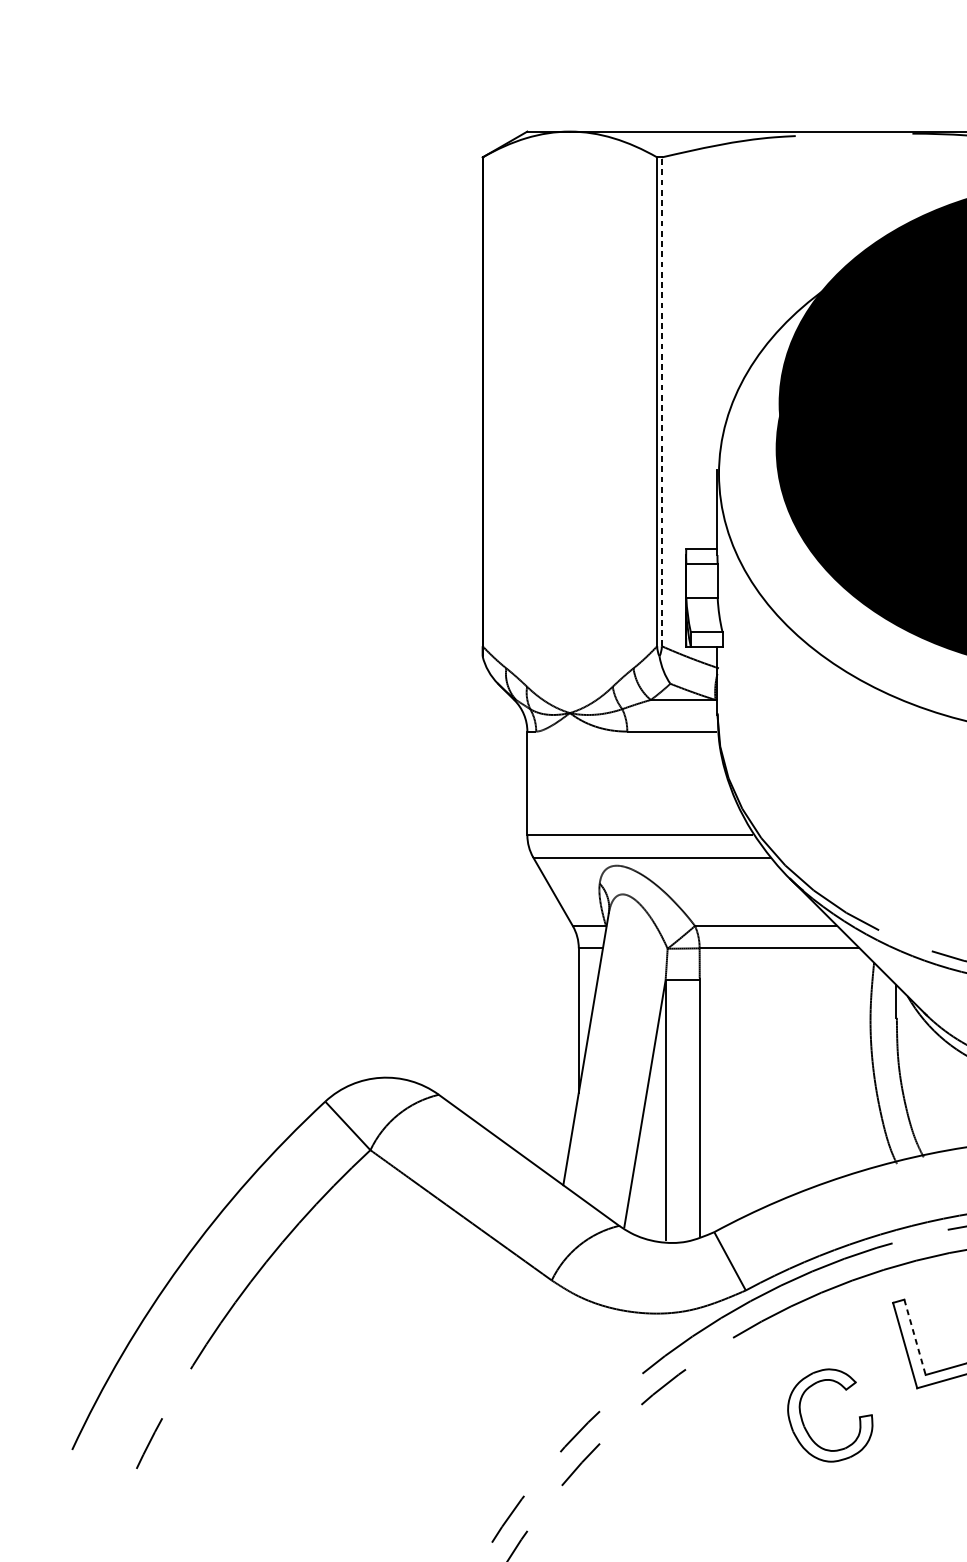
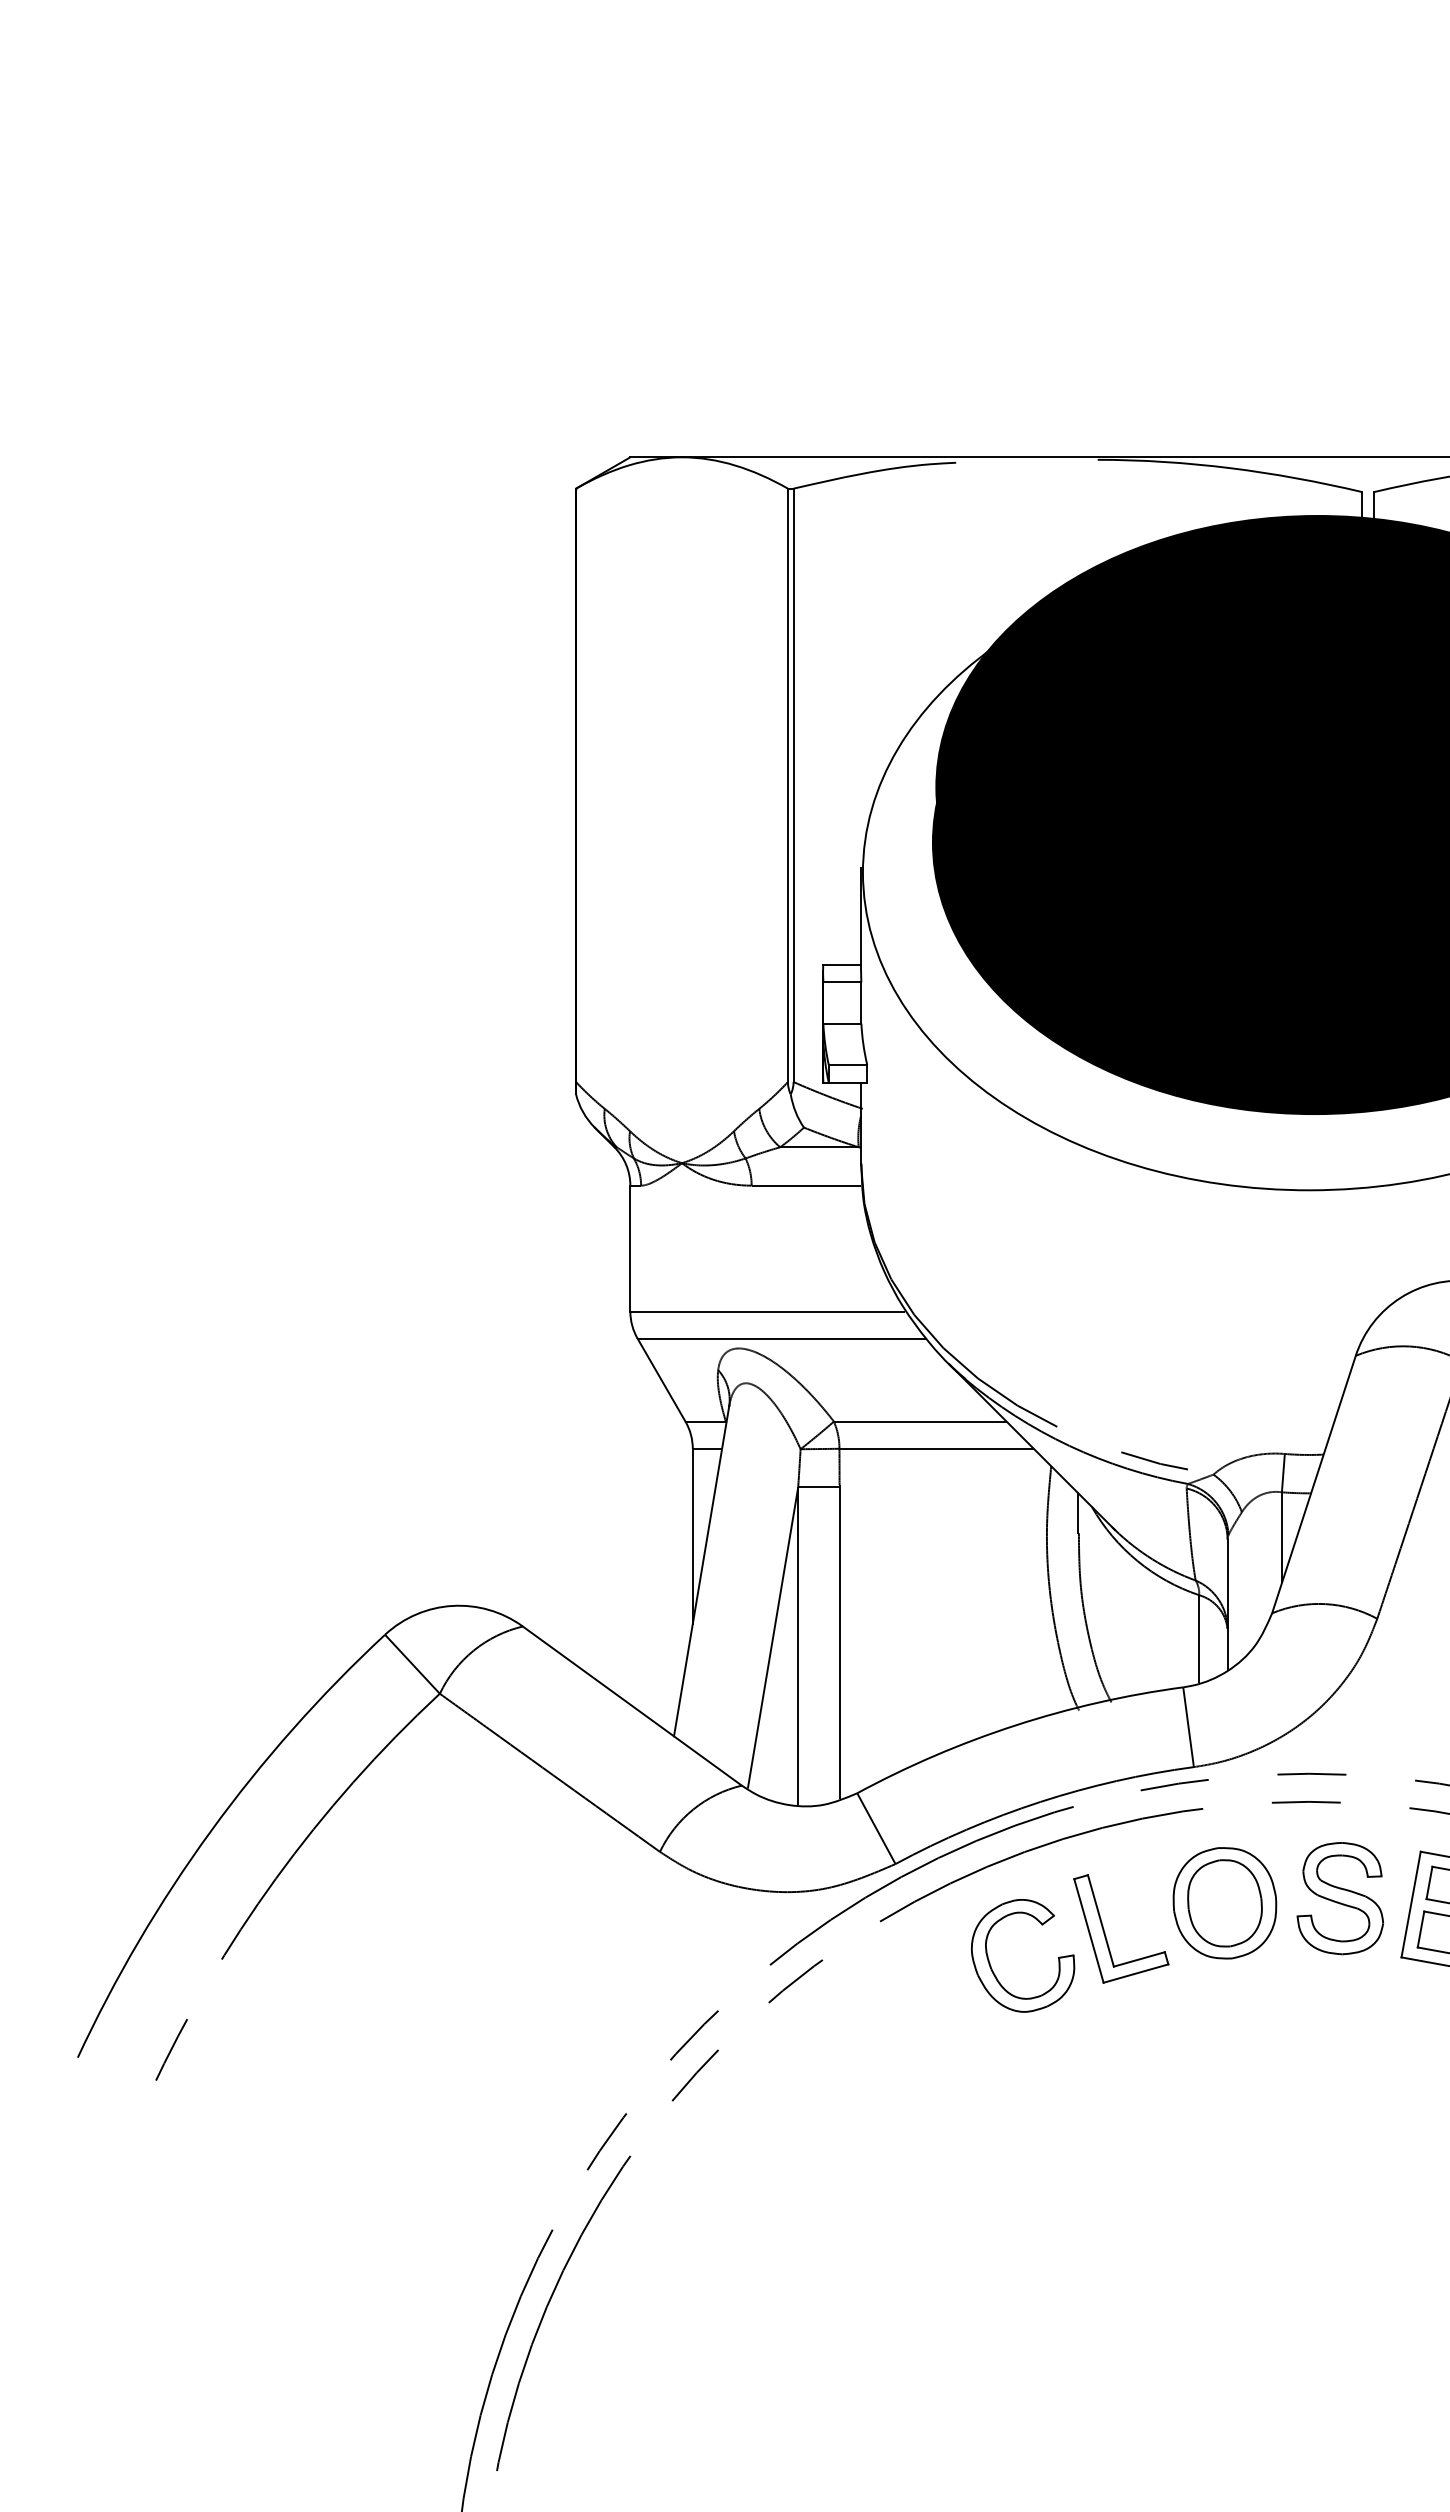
line: (661, 401) -> (793, 785), dashed -> solid
line: (914, 1336) -> (1100, 1920), dashed -> solid
part: (805, 1427) -> (993, 1970), moved

